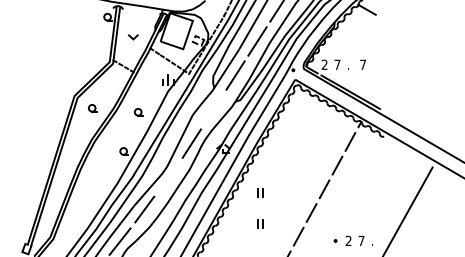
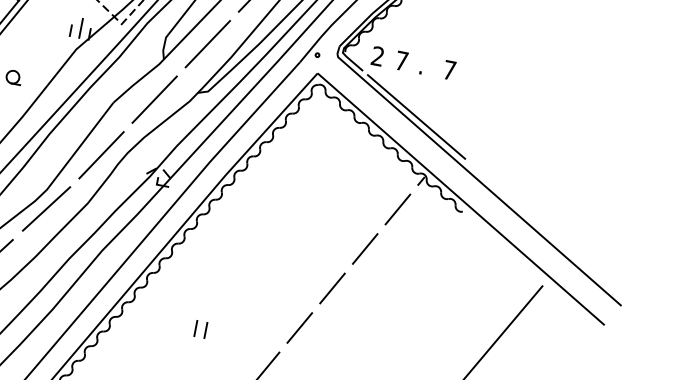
line: (213, 109) -> (154, 99), added
line: (168, 176) -> (46, 208), added
part: (260, 192) -> (211, 271), removed

